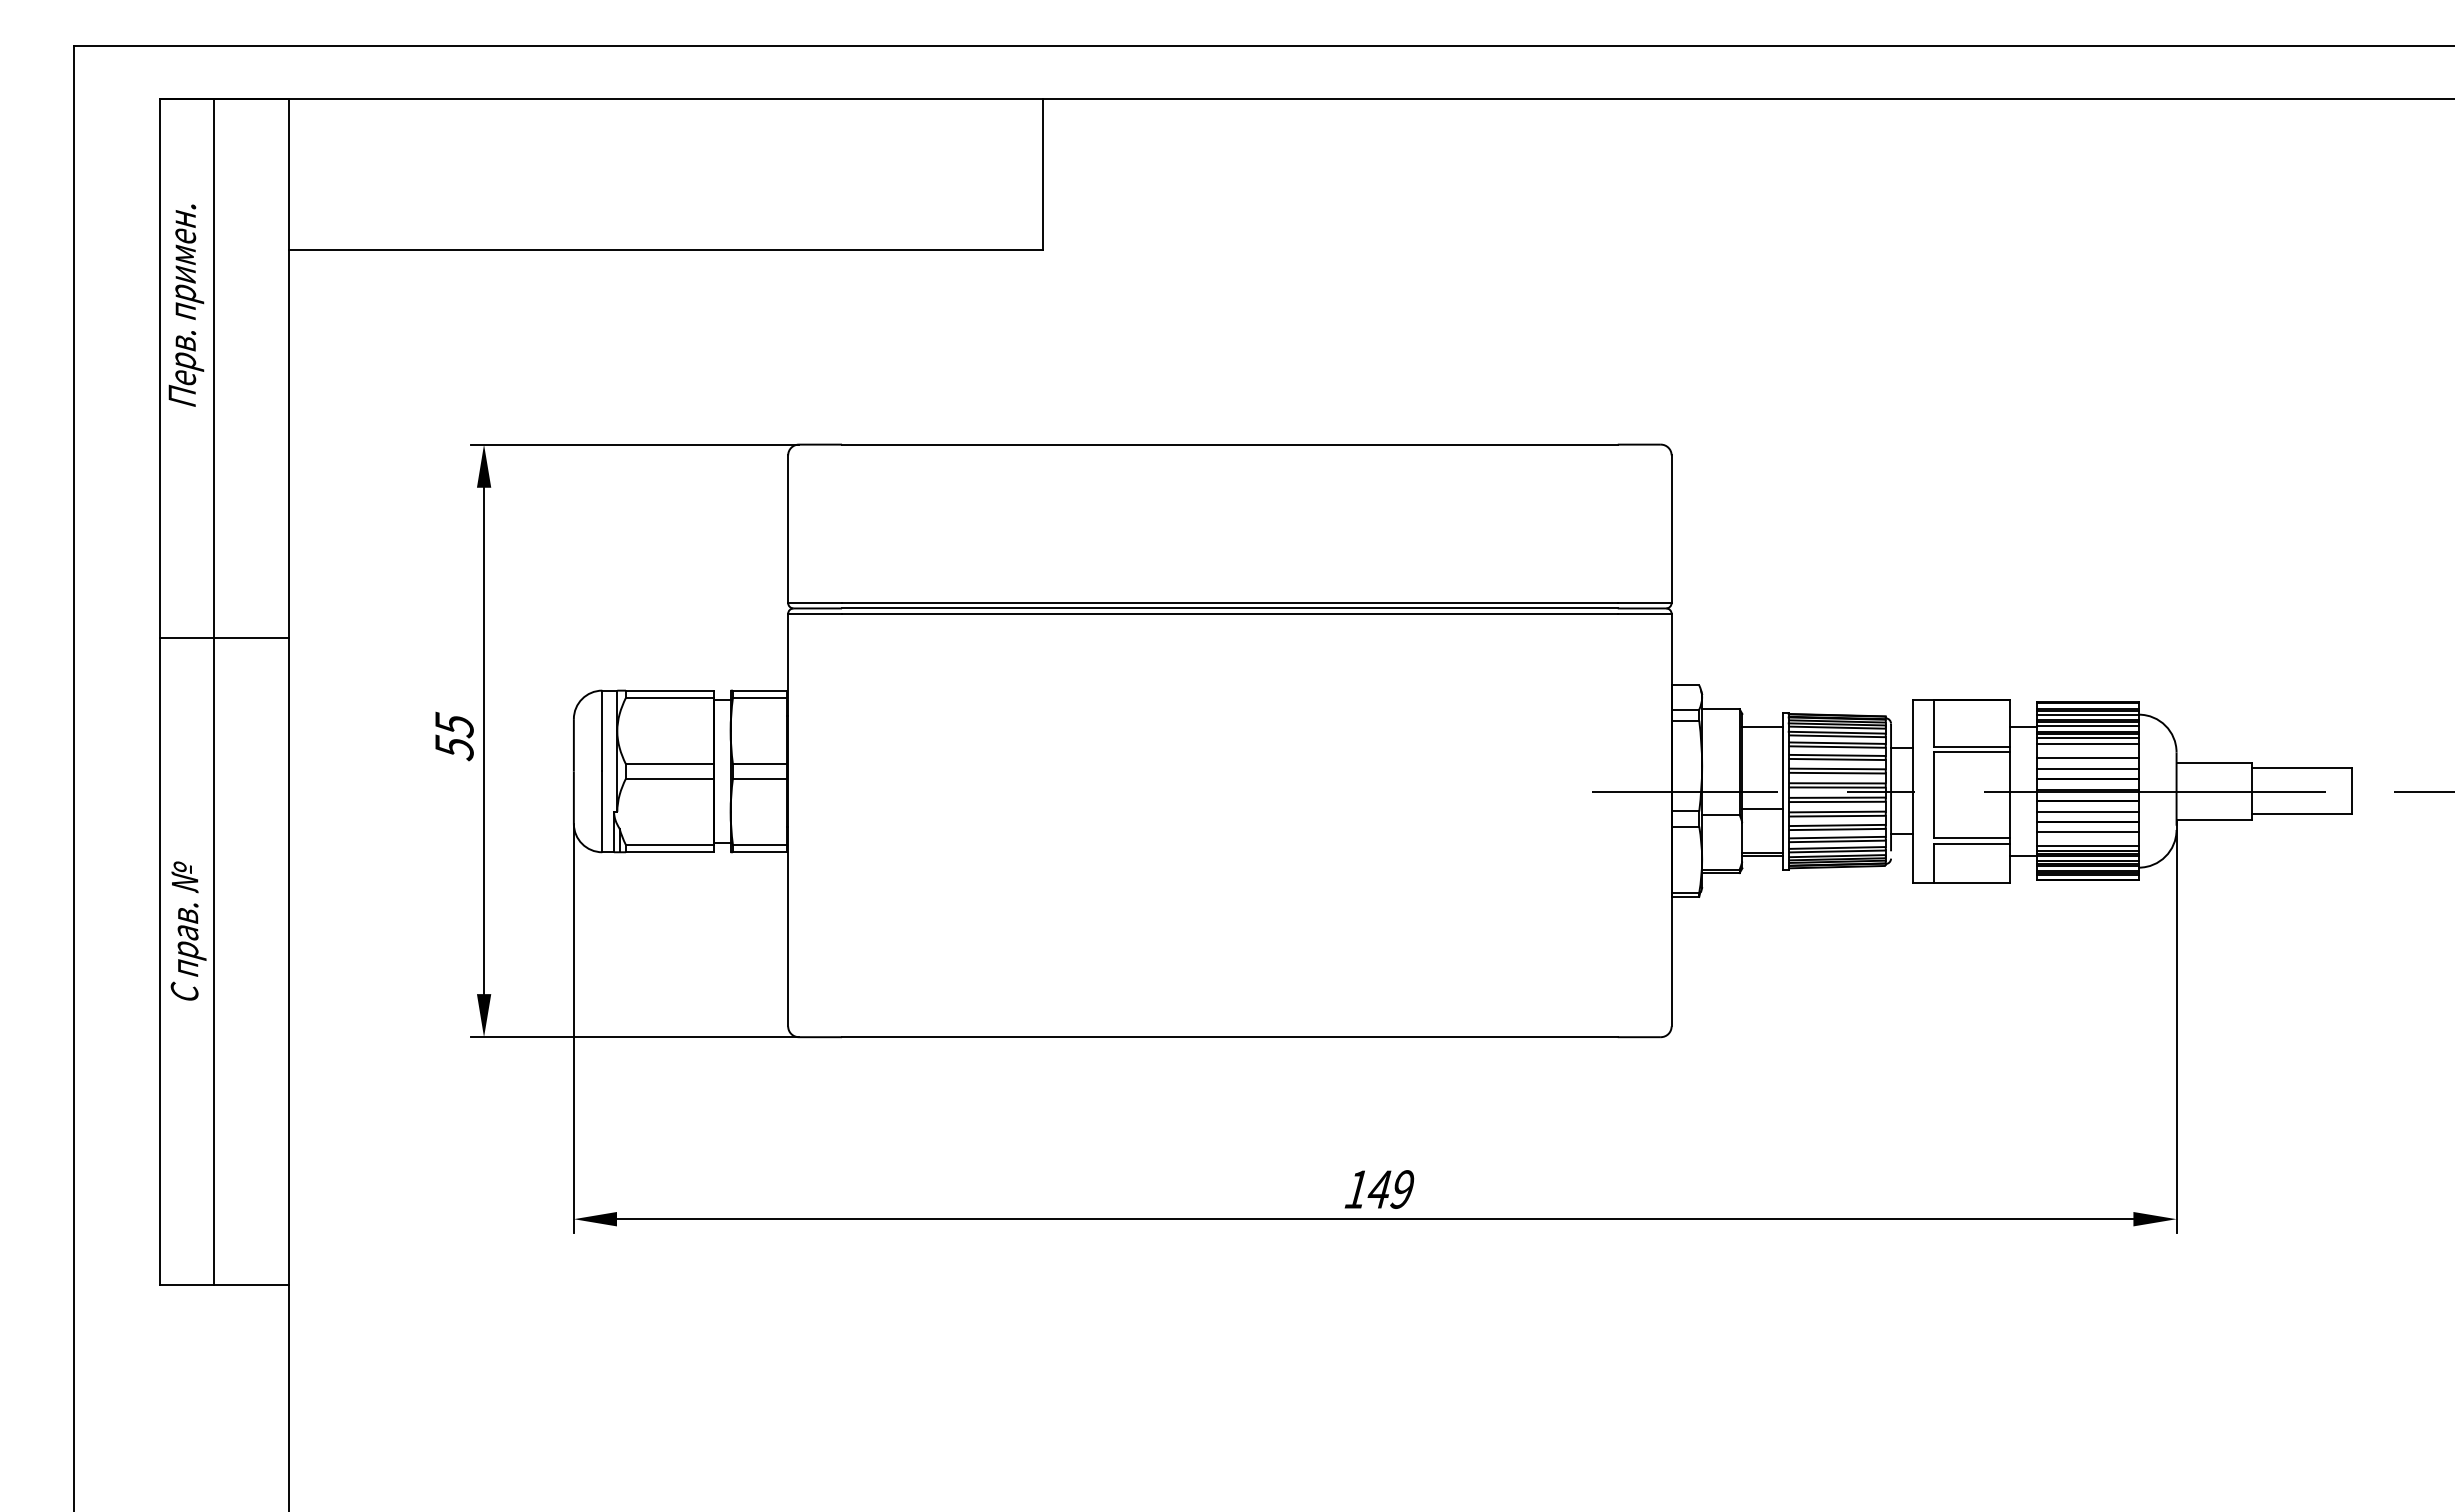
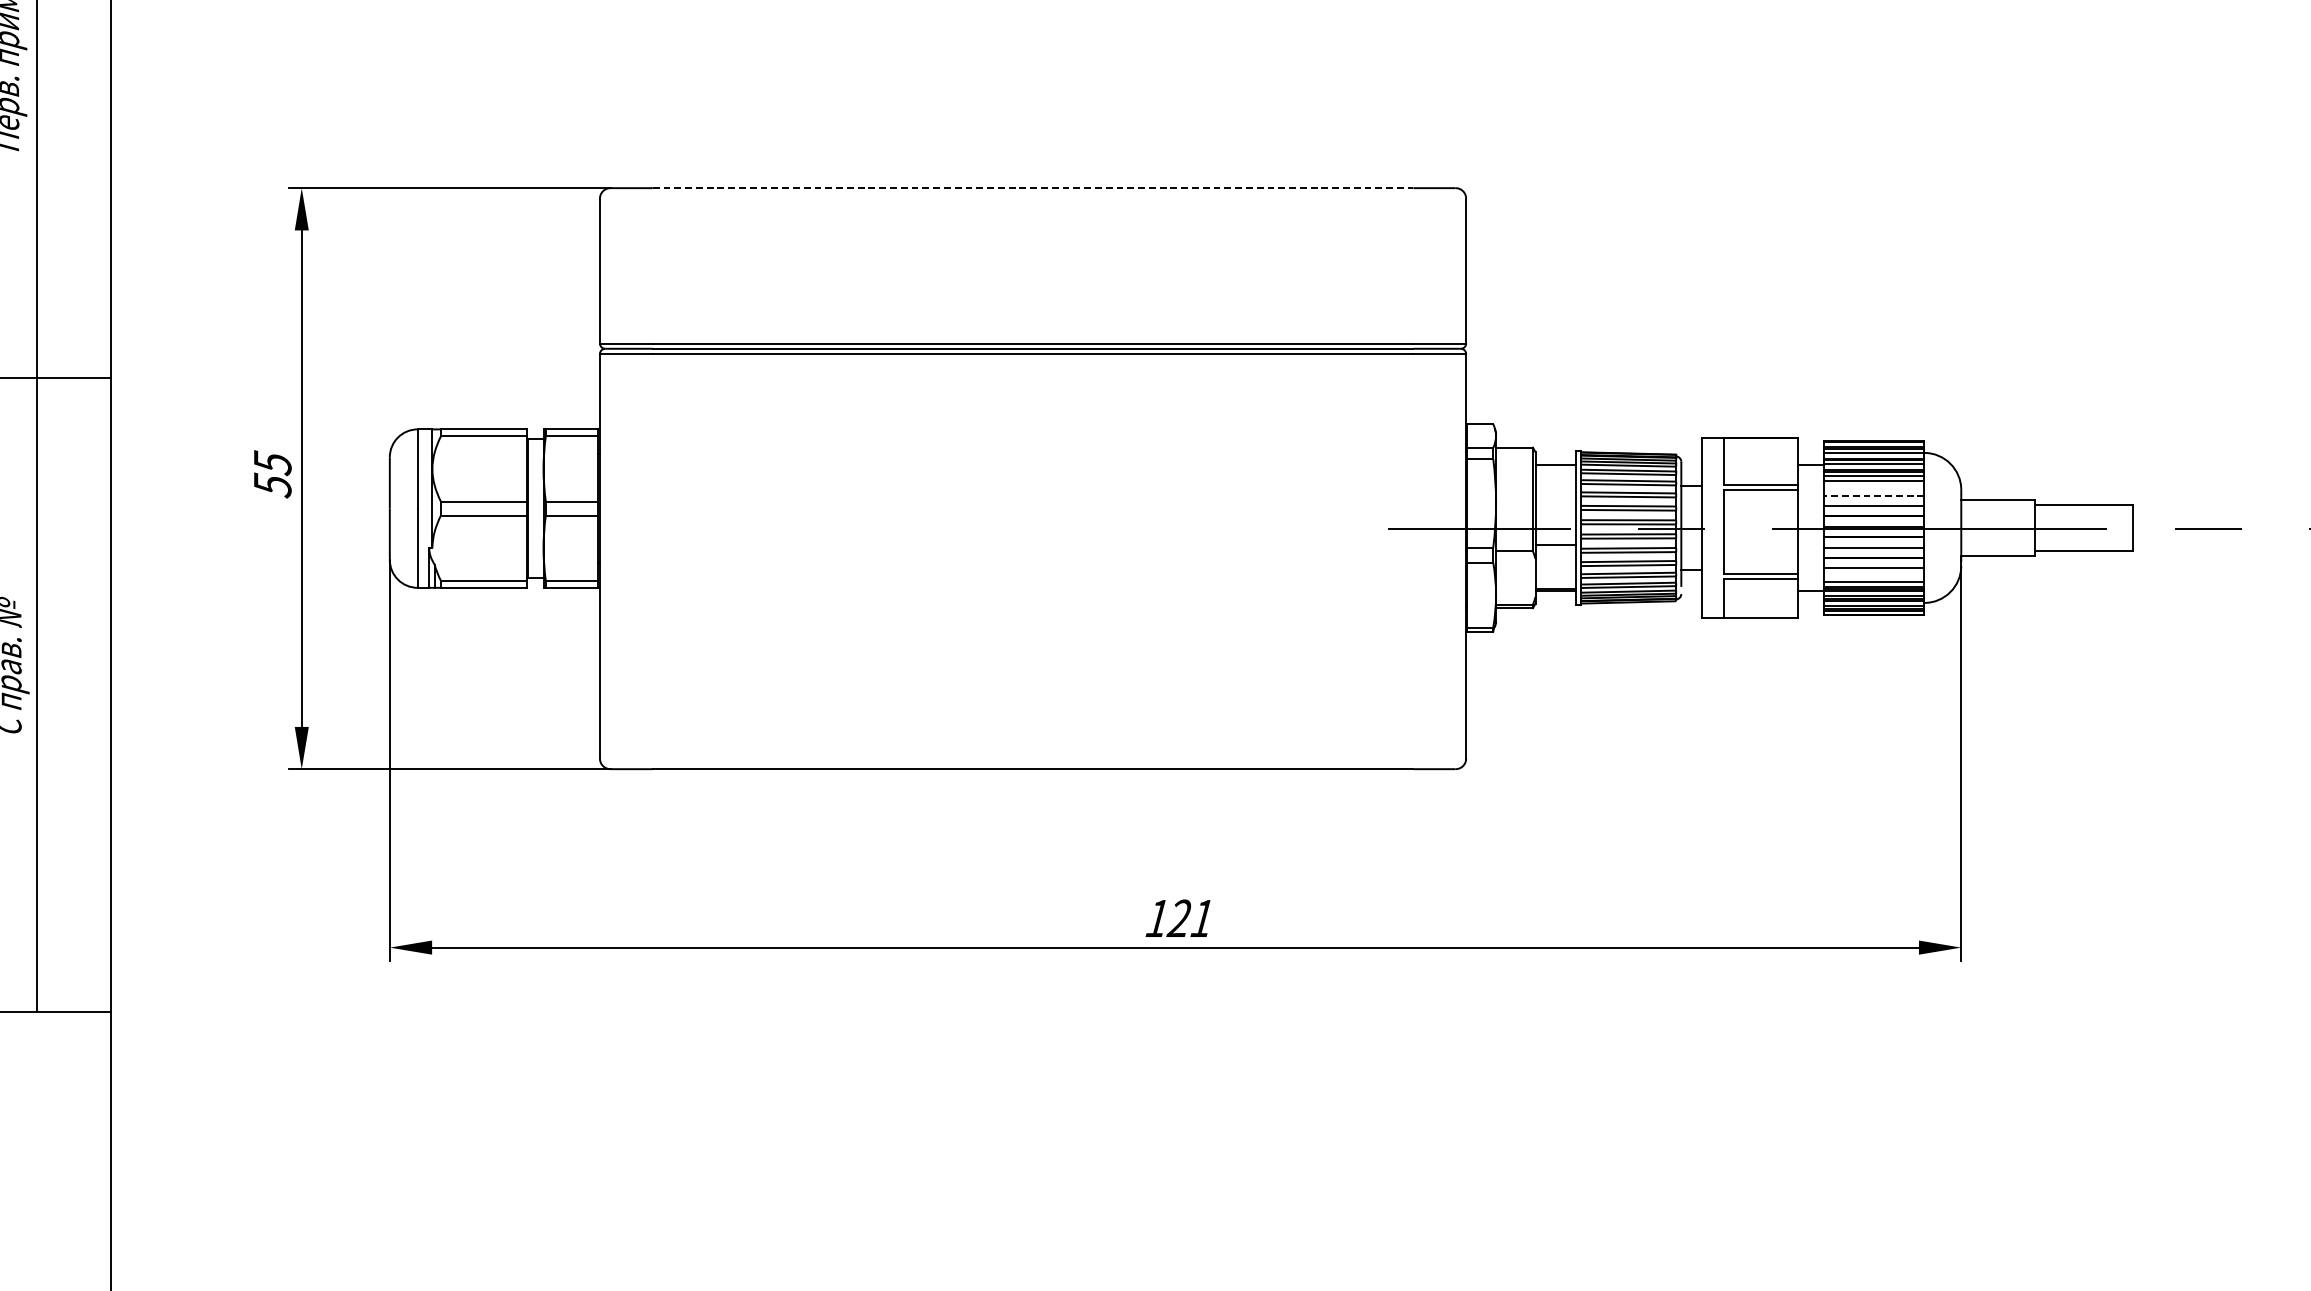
line: (1229, 444) -> (1032, 188), solid -> dashed
line: (2087, 758) -> (1873, 495), solid -> dashed
text: (1389, 1189) -> (1189, 918), 149 -> 121

